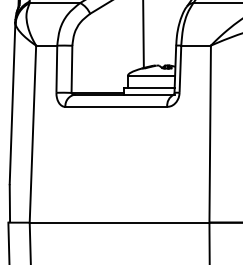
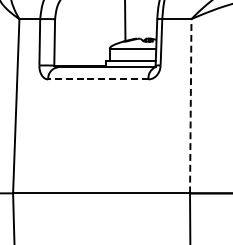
line: (116, 106) -> (98, 79), solid -> dashed
line: (210, 134) -> (191, 106), solid -> dashed

